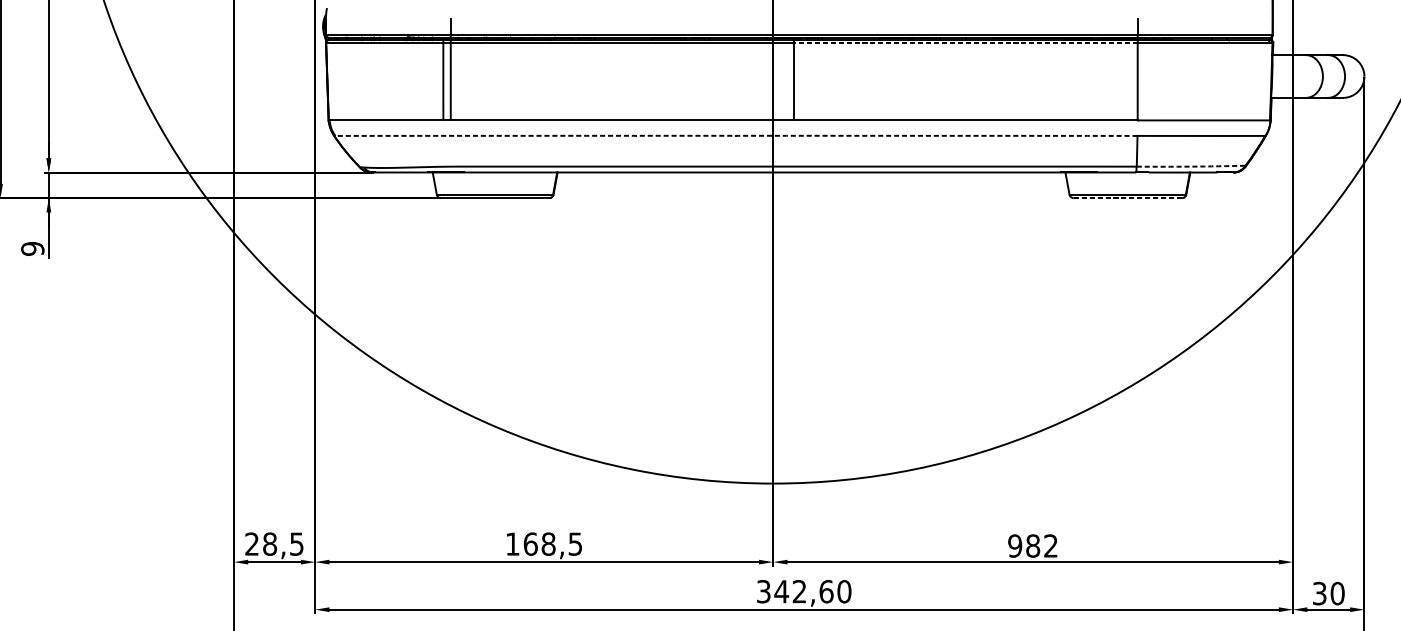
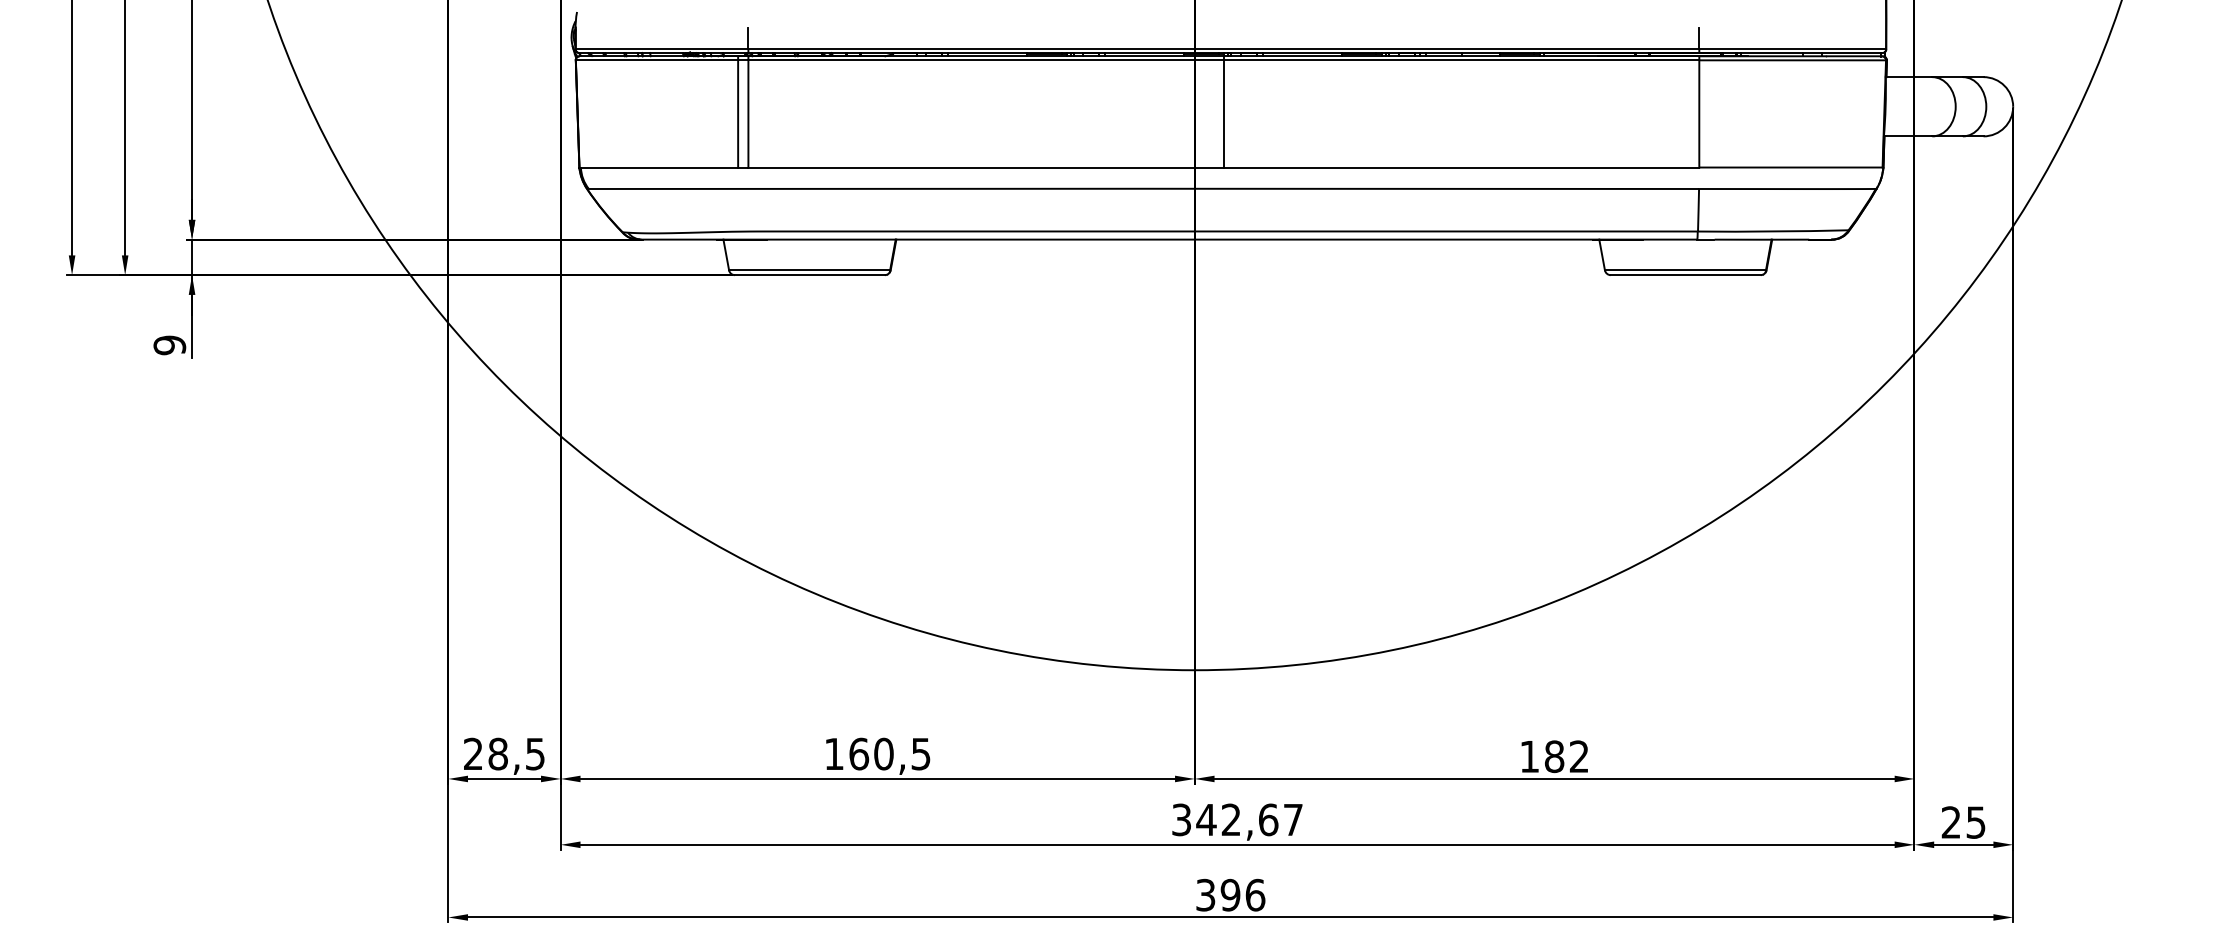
line: (965, 43) -> (1461, 60), dashed -> solid
arc: (736, 135) -> (1143, 188), dashed -> solid
arc: (1191, 166) -> (1773, 231), dashed -> solid
line: (1127, 198) -> (1685, 275), dashed -> solid
text: (548, 544) -> (883, 754), 168,5 -> 160,5
text: (1015, 545) -> (1529, 756), 982 -> 182
text: (844, 591) -> (1293, 819), 342,60 -> 342,67
text: (1328, 593) -> (1963, 822), 30 -> 25

